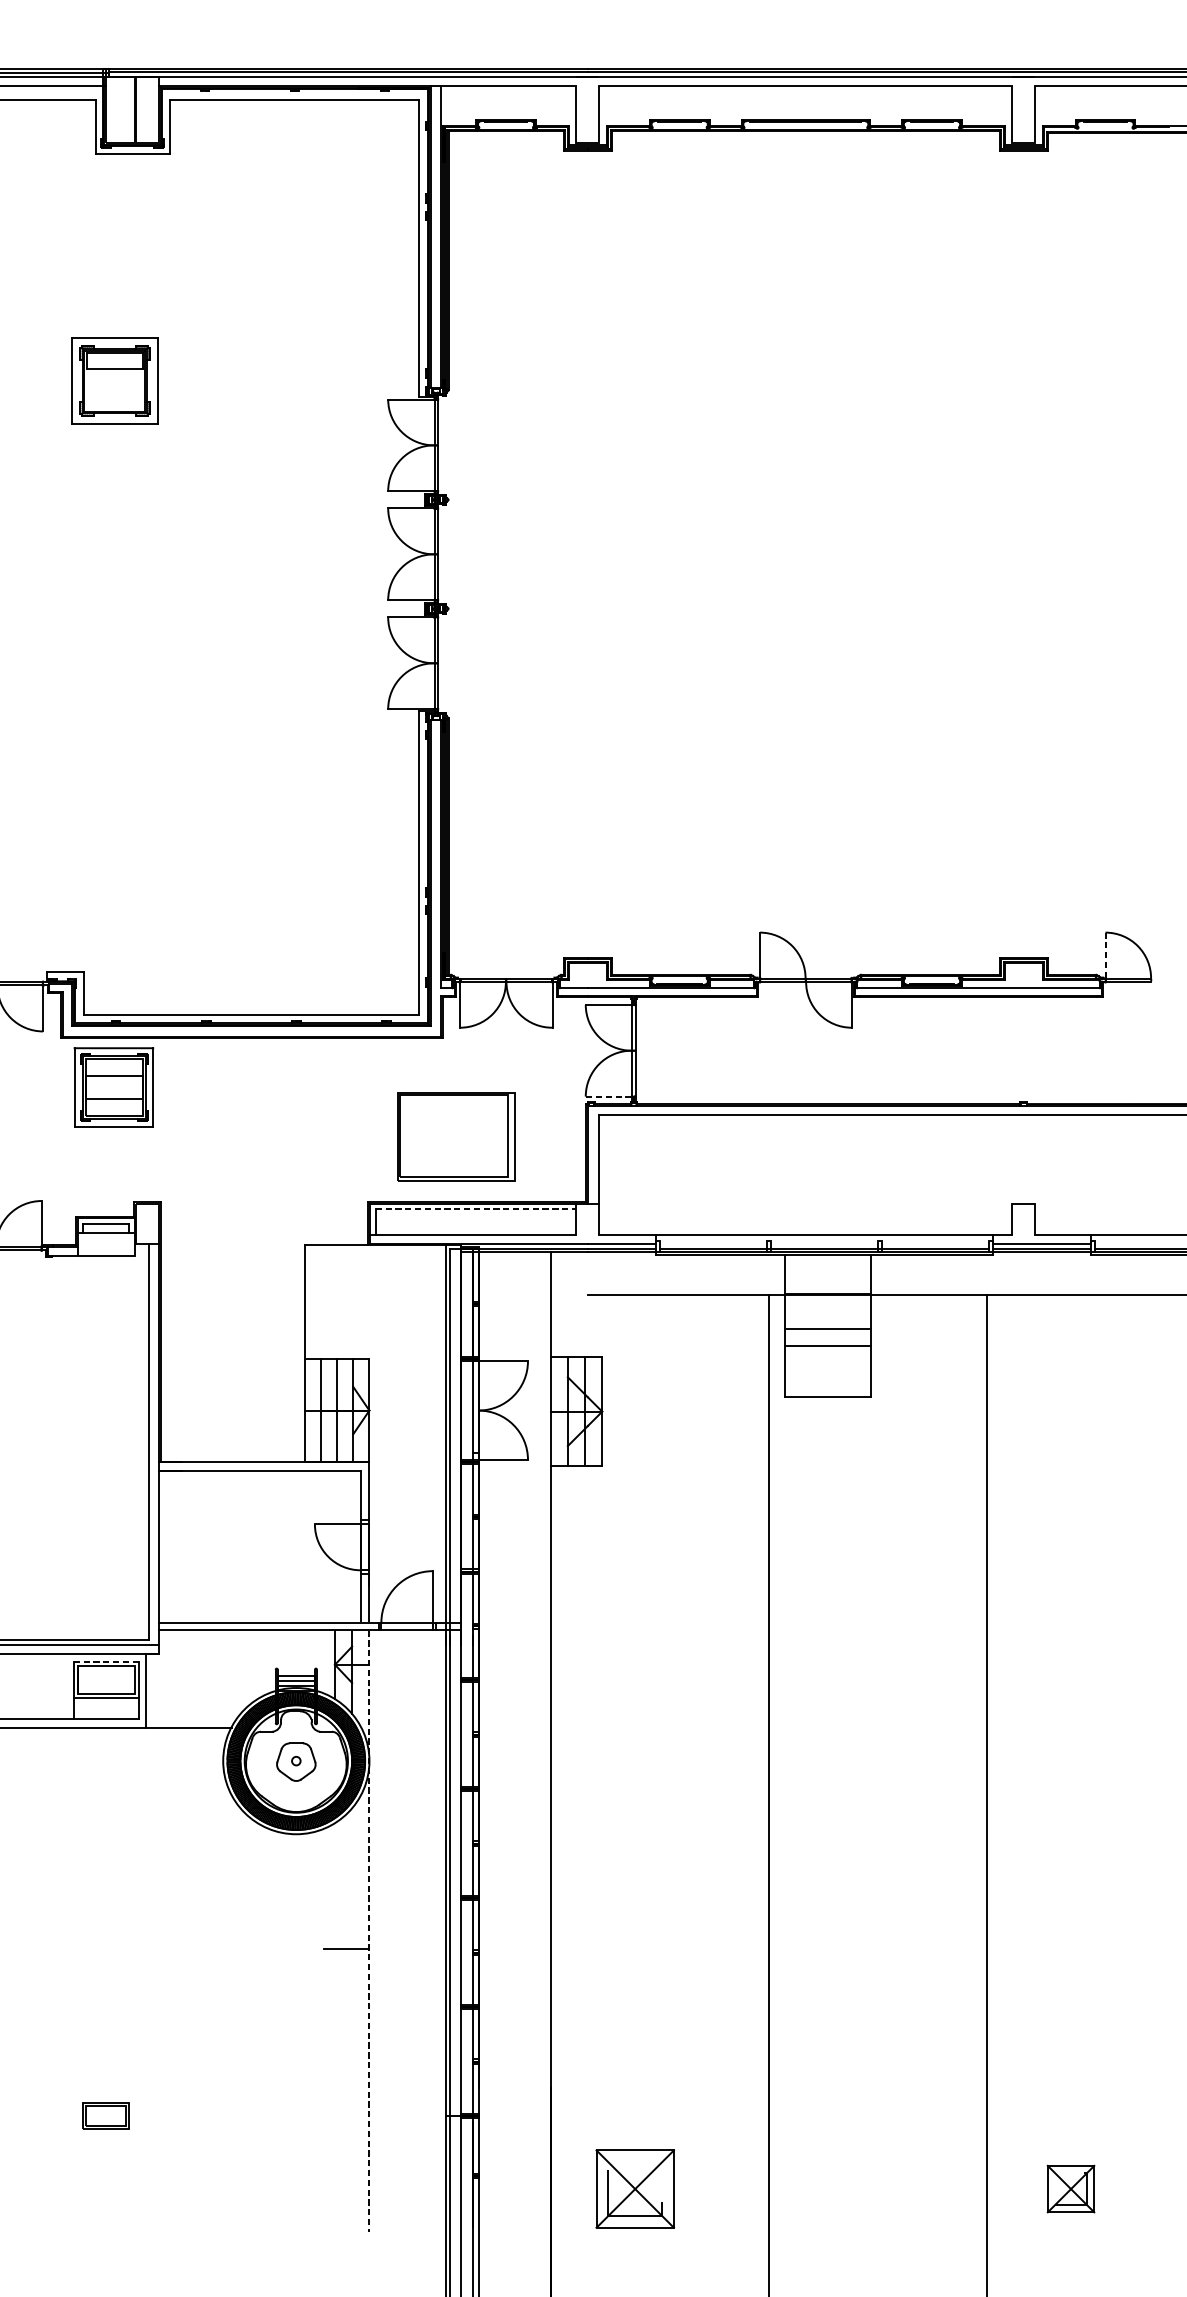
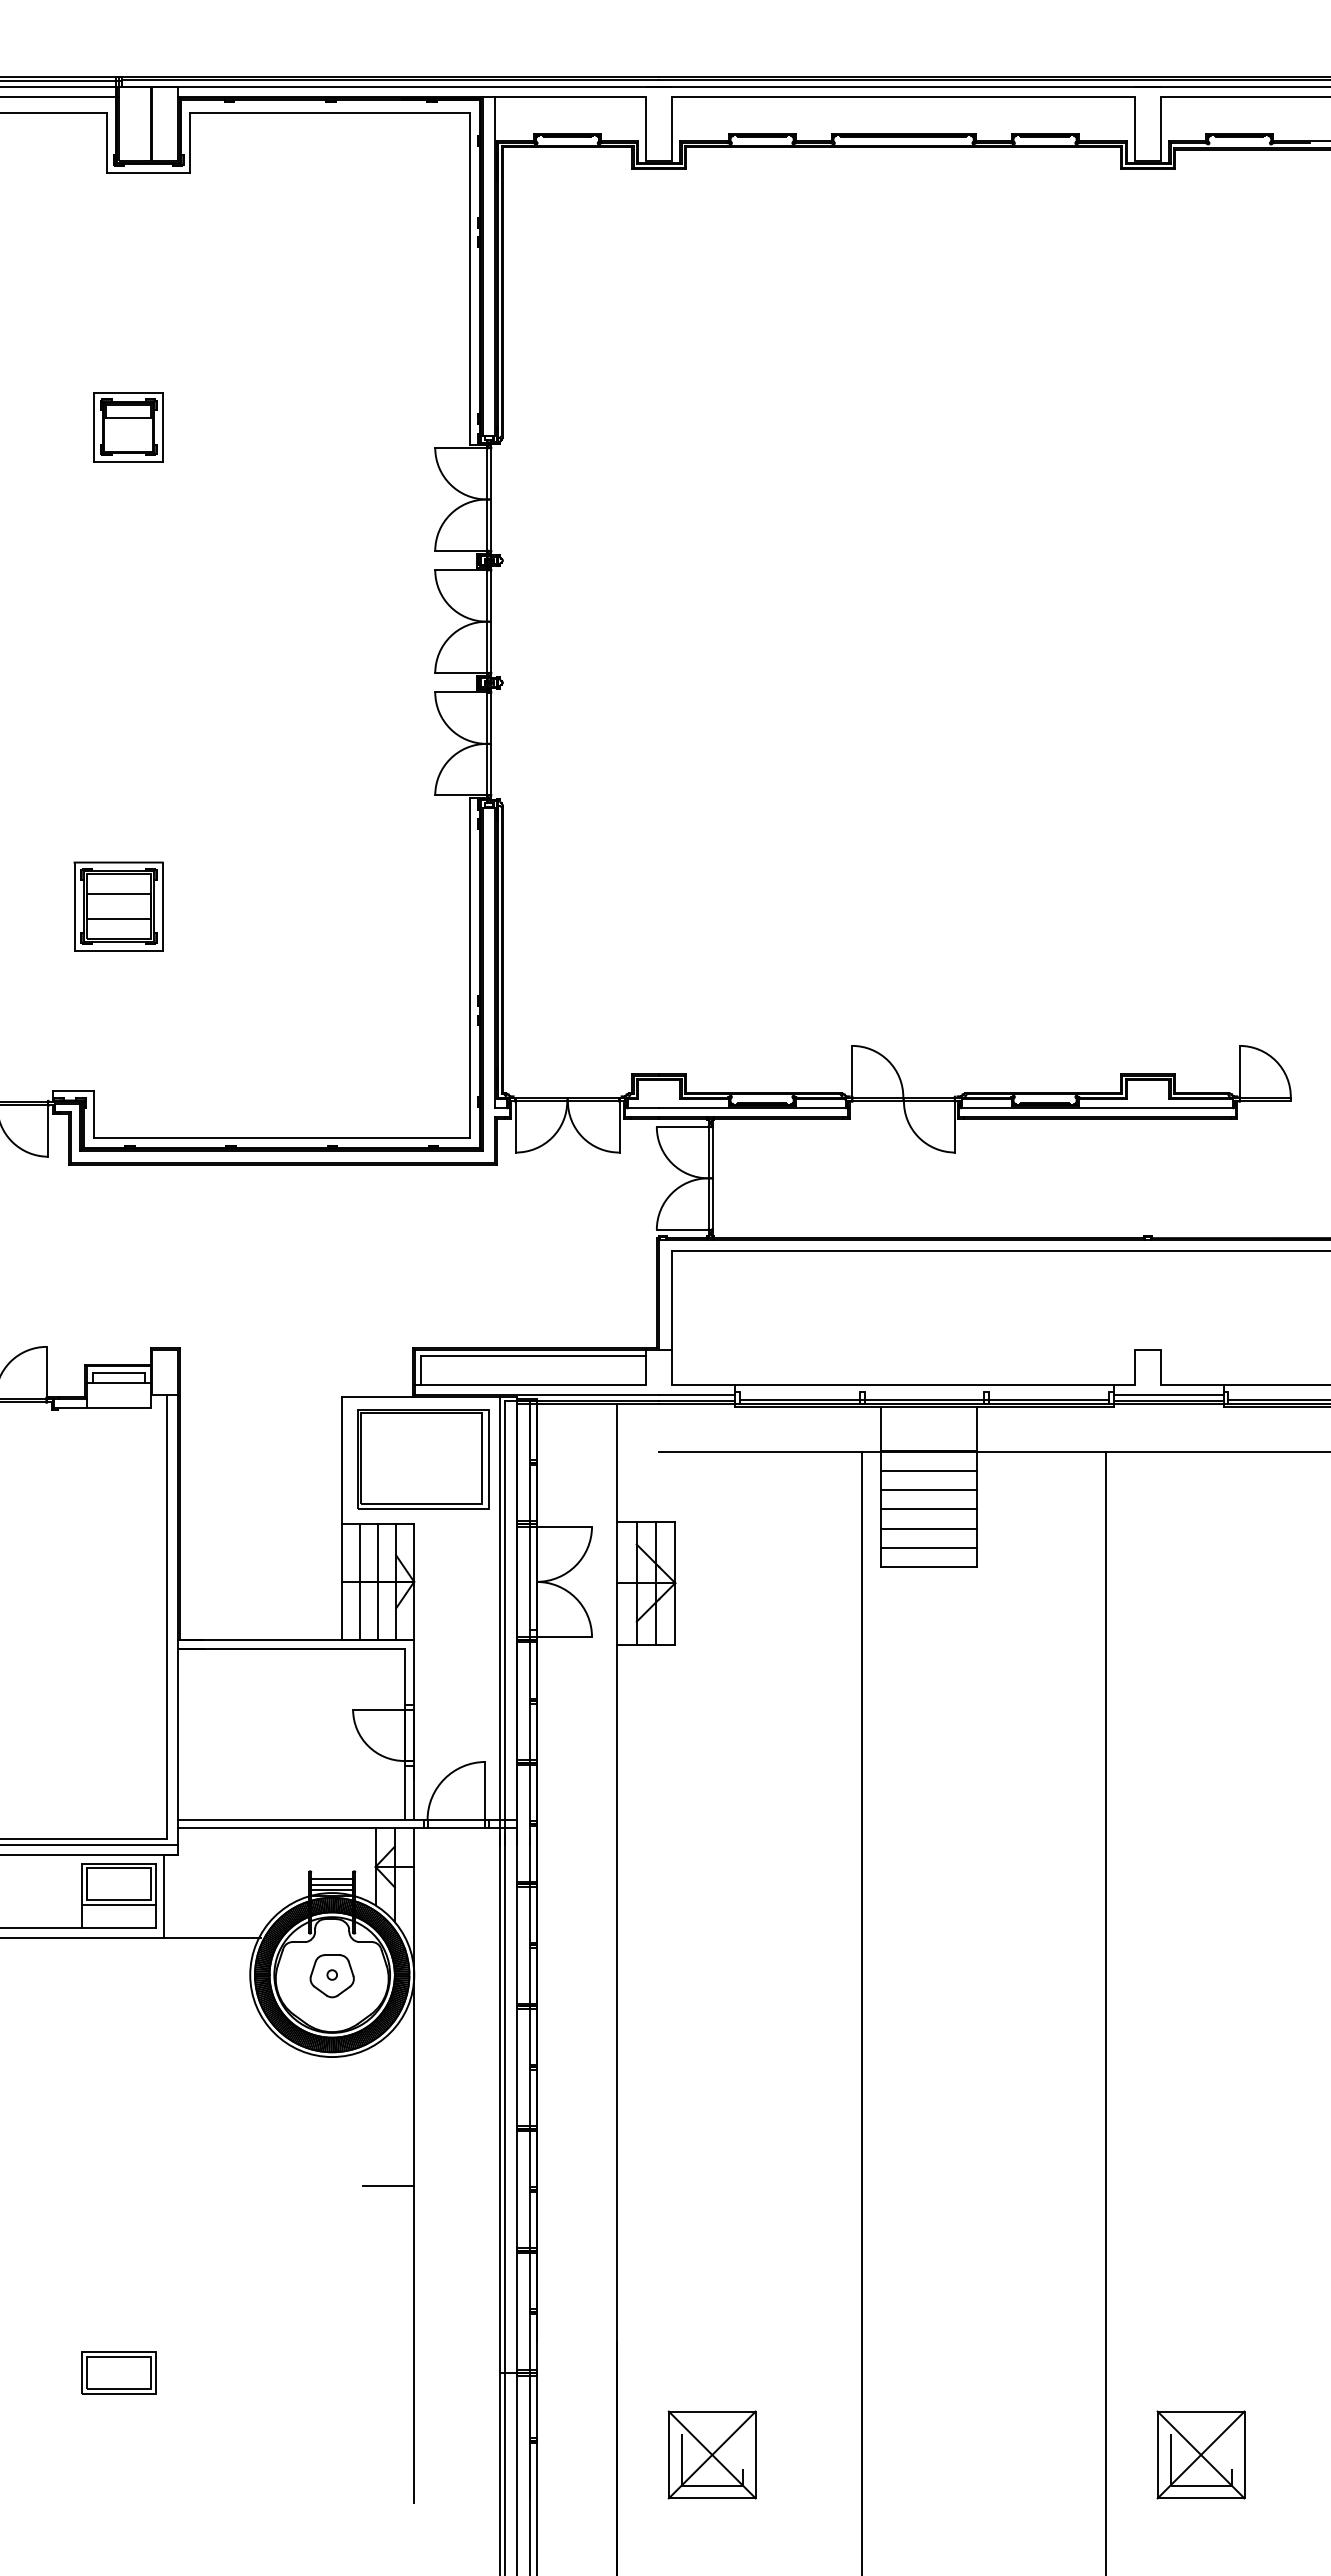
part: (114, 381) -> (128, 427), size x0.71
line: (1105, 954) -> (1239, 1070), dashed -> solid
part: (113, 1087) -> (118, 906), moved
line: (608, 1096) -> (682, 1229), dashed -> solid
part: (456, 1136) -> (423, 1459), moved
line: (475, 1209) -> (533, 1356), dashed -> solid
line: (828, 1311) -> (928, 1470), added
line: (828, 1362) -> (928, 1528), added
line: (828, 1379) -> (928, 1547), added
line: (106, 1661) -> (119, 1863), dashed -> solid
line: (369, 1931) -> (414, 2166), dashed -> solid
part: (105, 2115) -> (118, 2372), size x1.43
part: (1070, 2188) -> (1200, 2454), size x1.67

